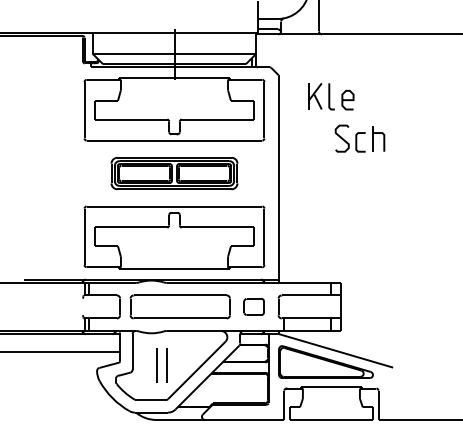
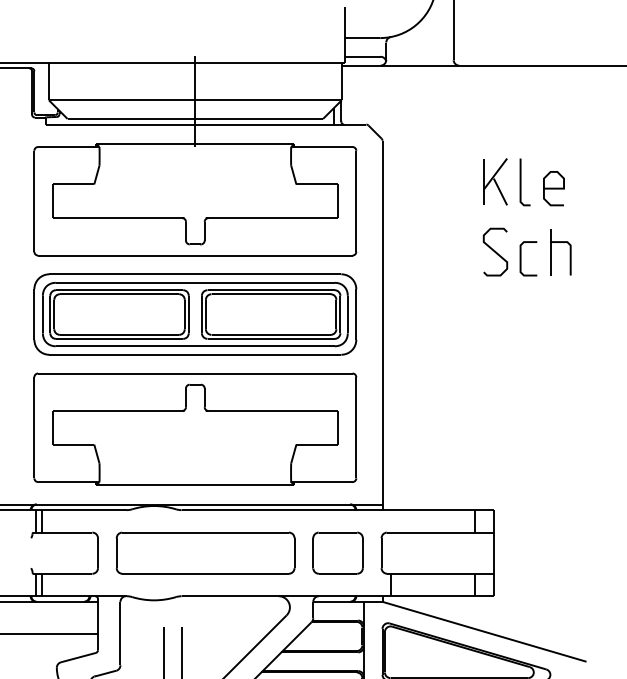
part: (331, 96) -> (524, 182), moved
part: (174, 173) -> (195, 314), size x1.43
part: (253, 306) -> (336, 552), size x1.43

